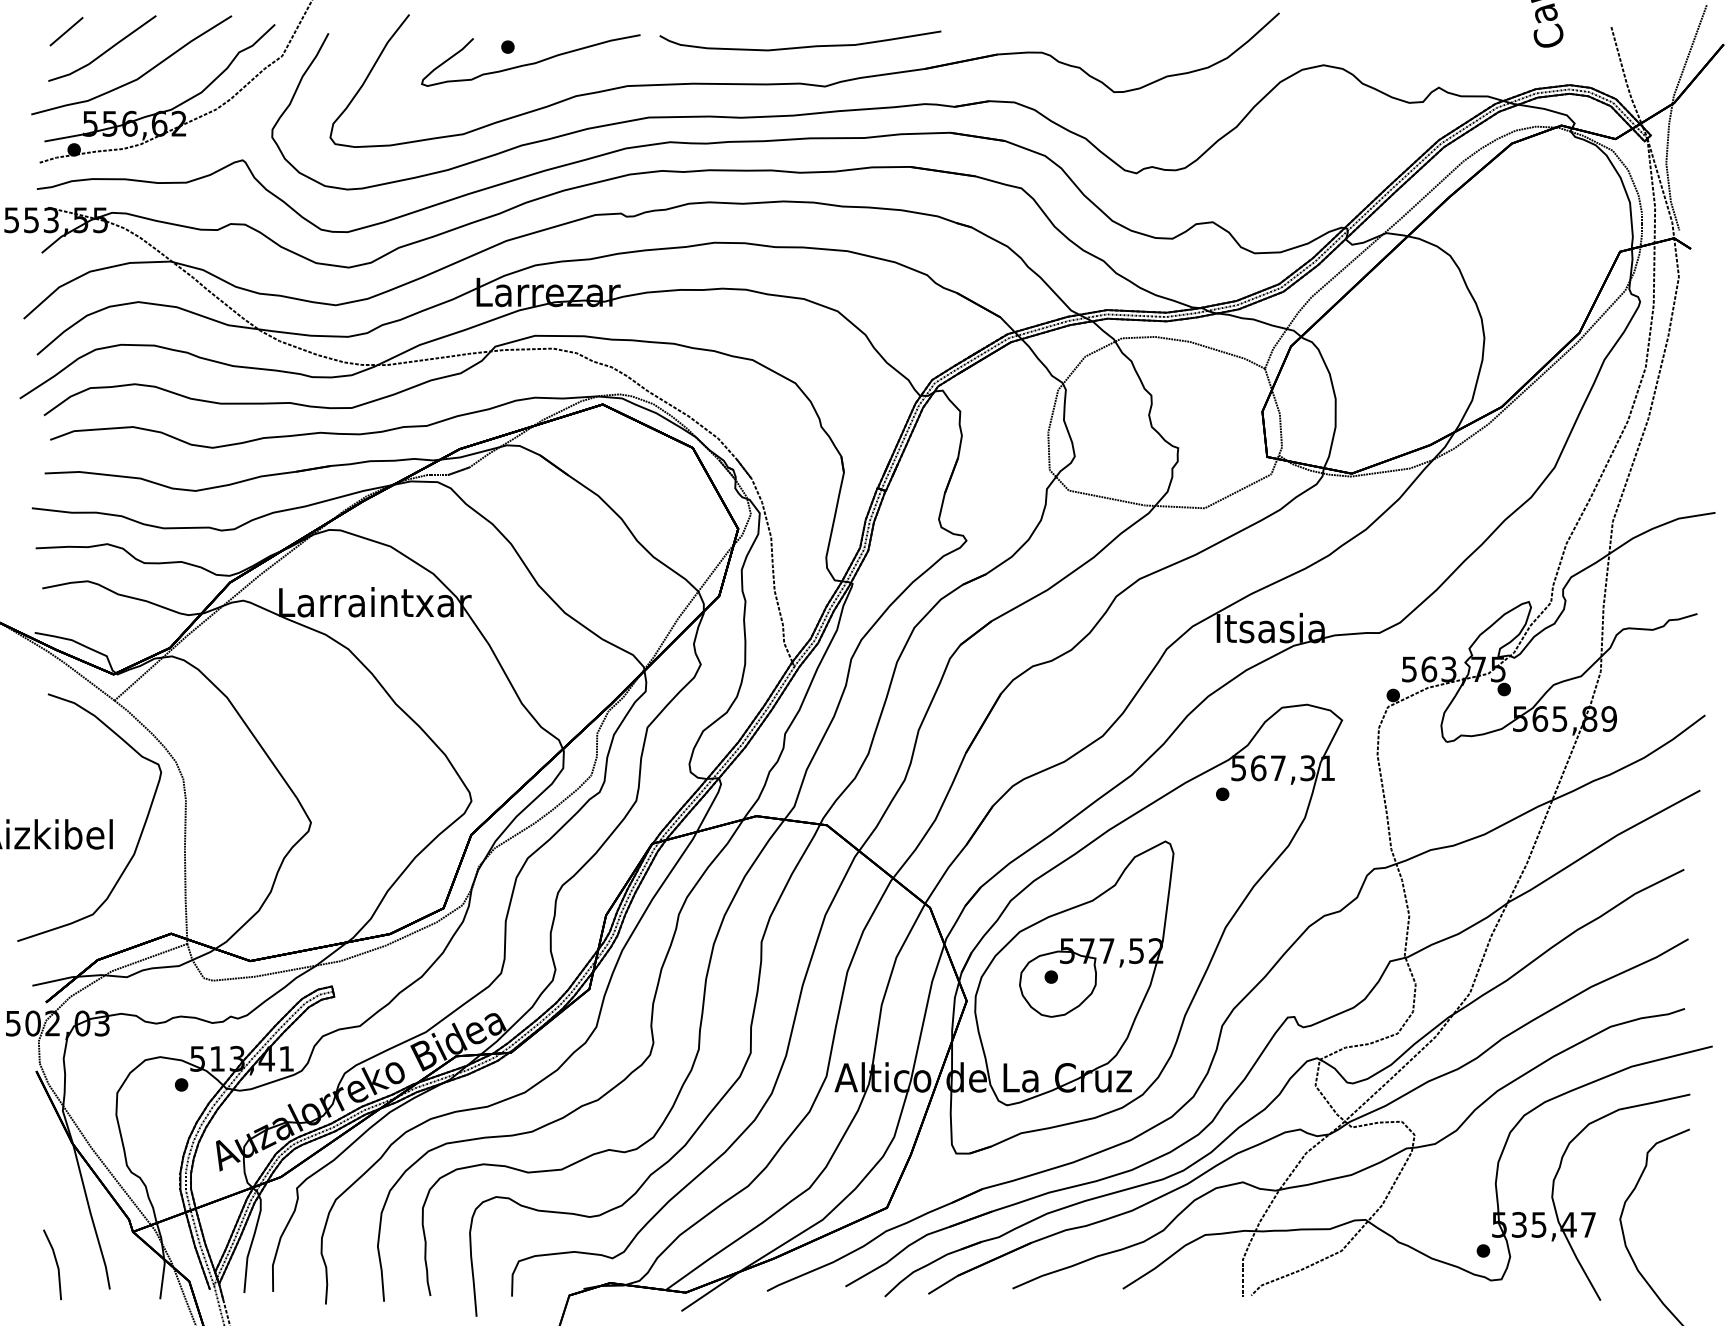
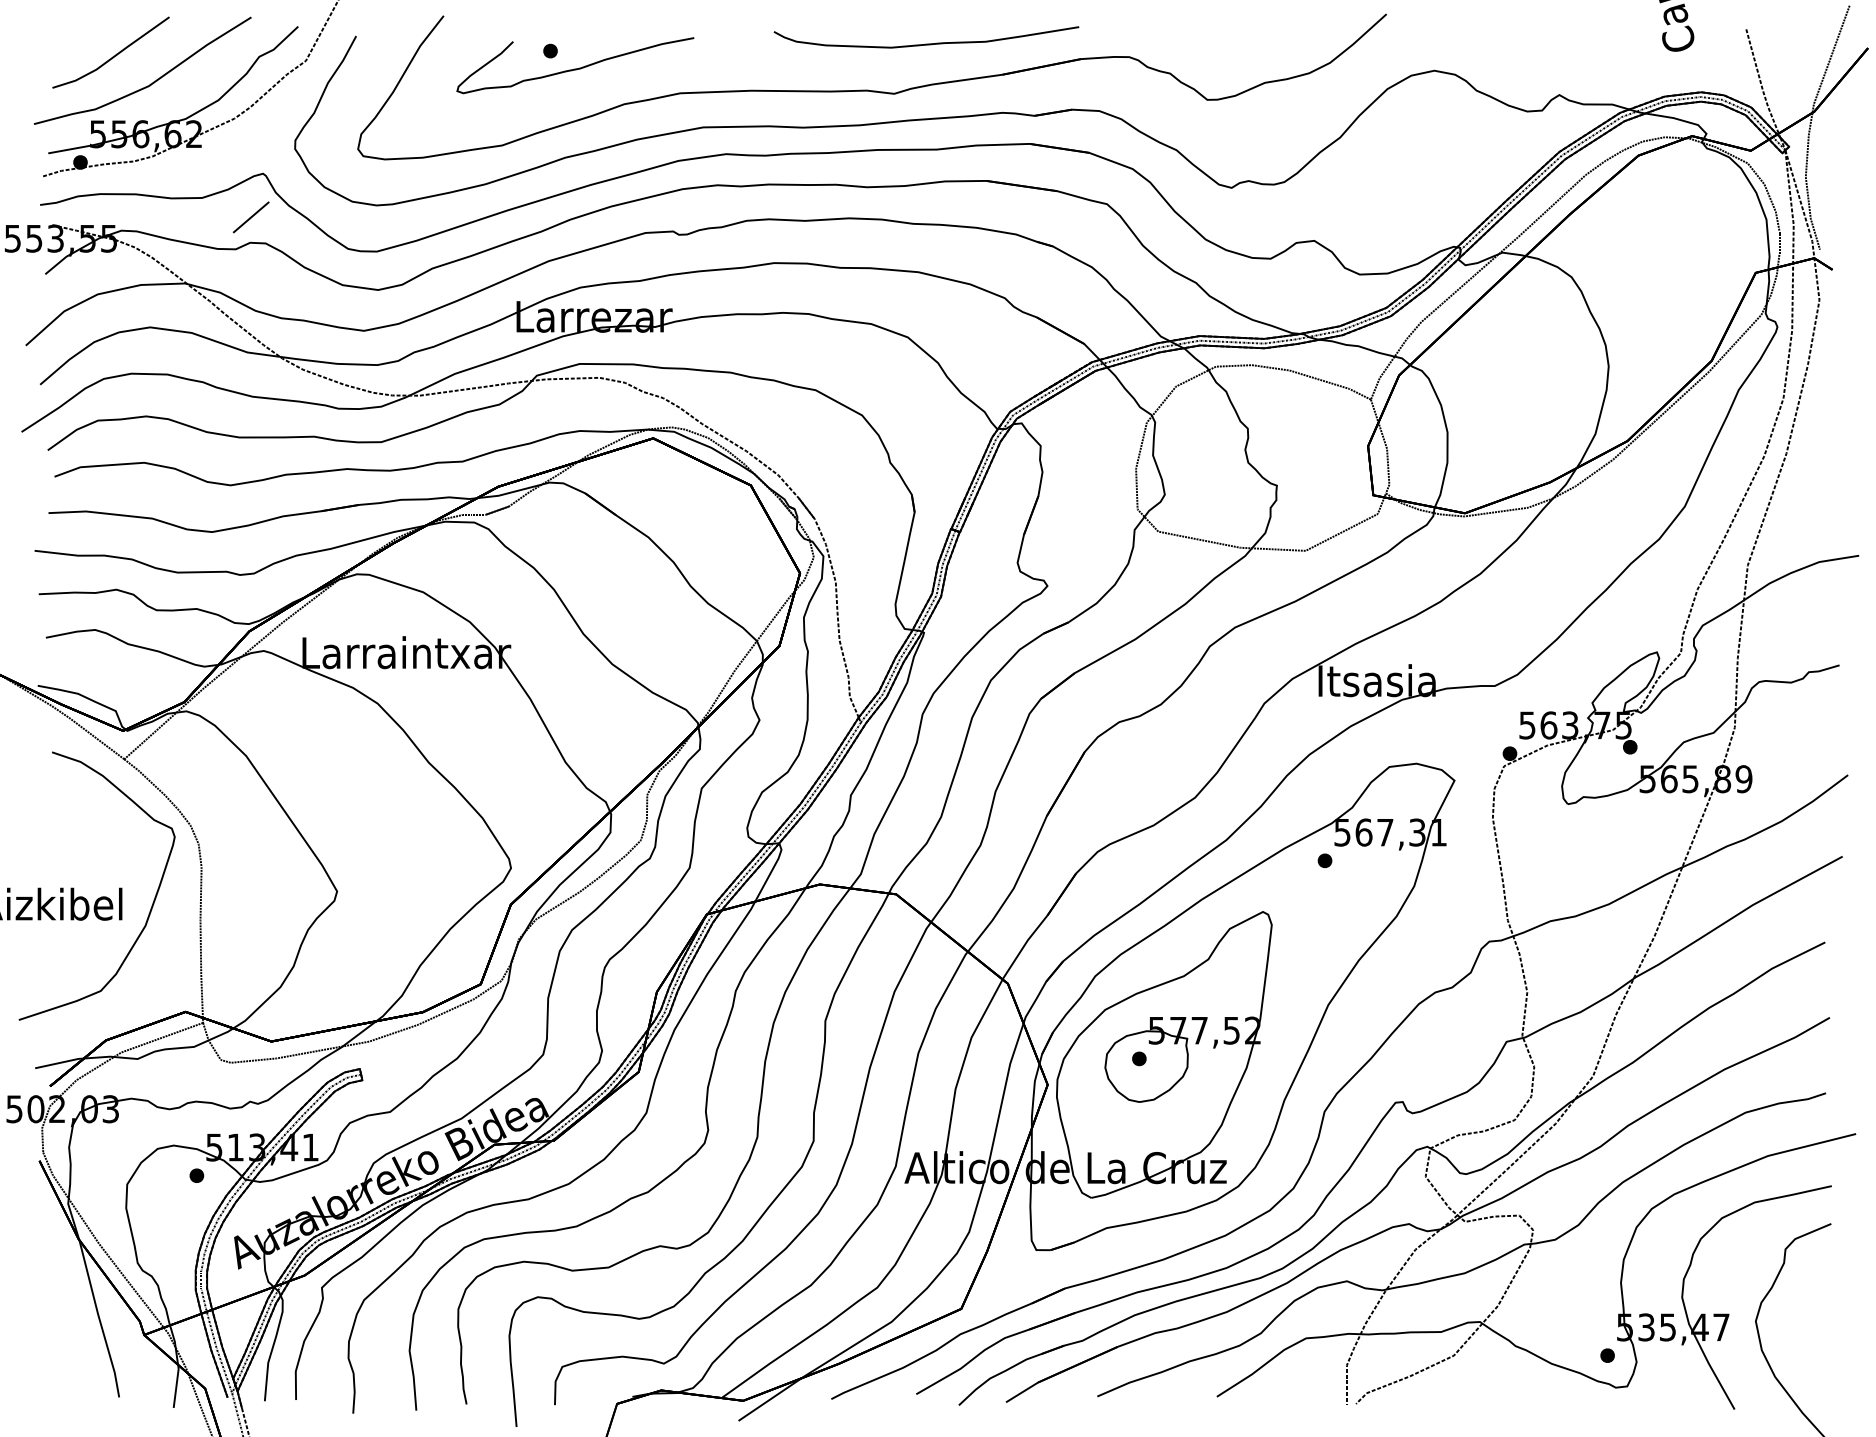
line: (65, 31) -> (250, 217), moved
curve: (800, 46) -> (926, 43), moved
line: (55, 1262) -> (60, 1368), removed

